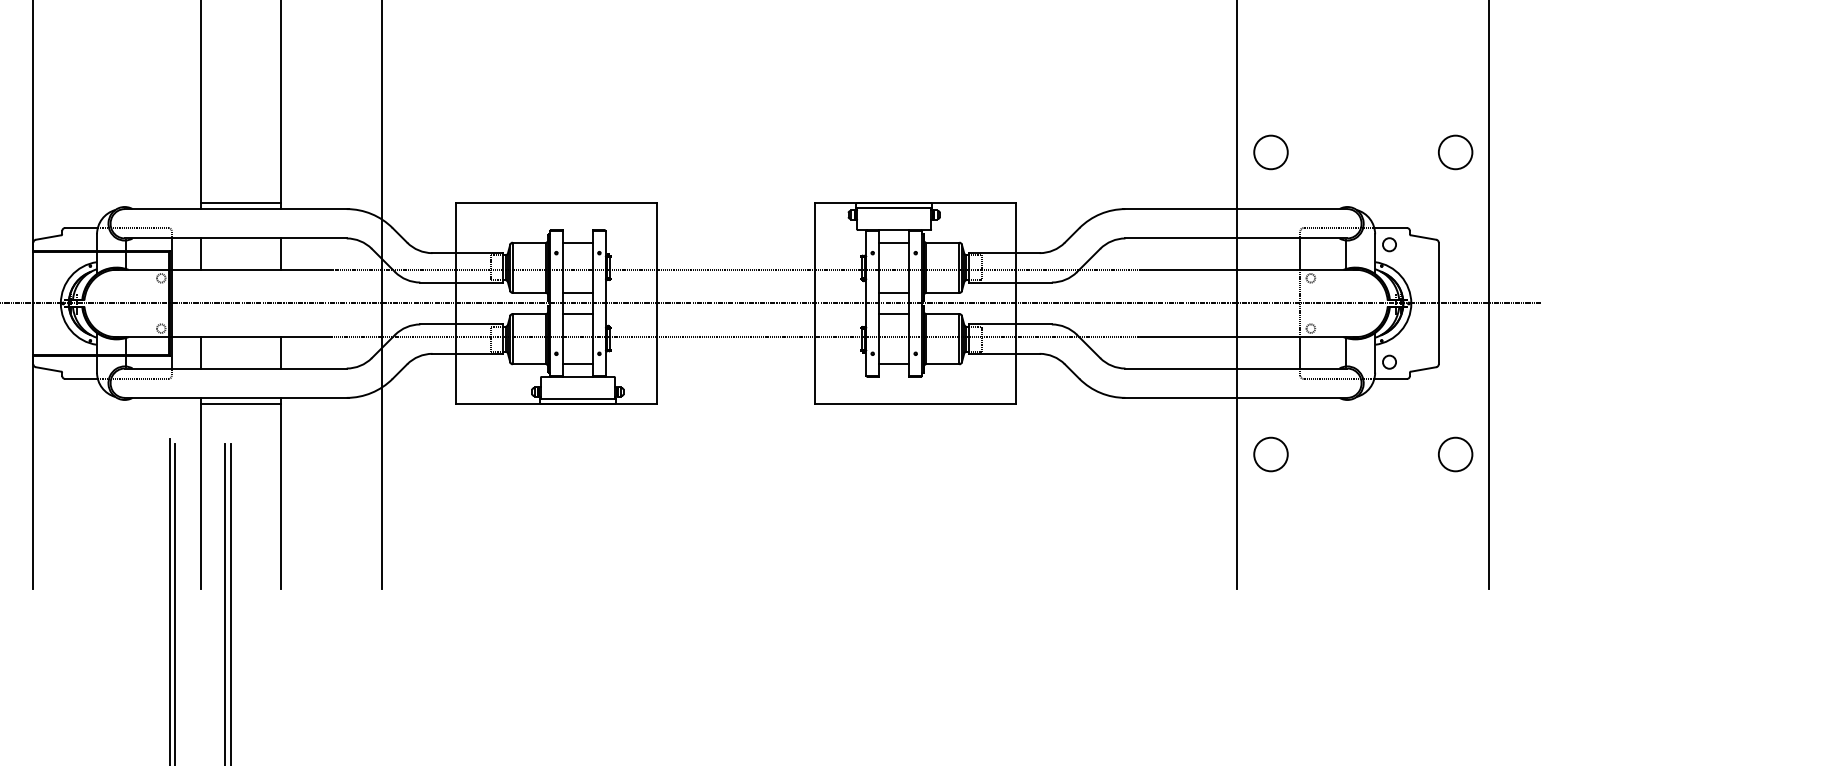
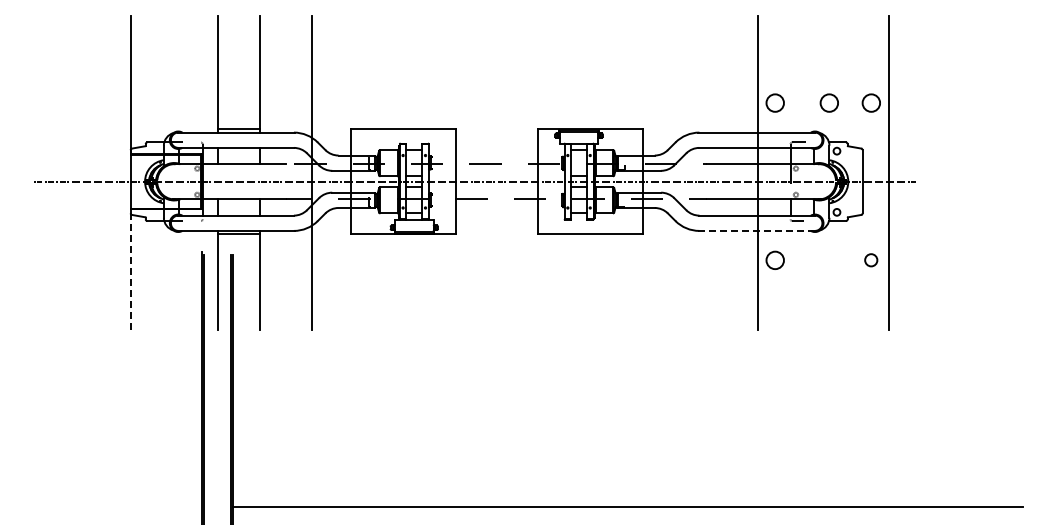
circle: (1373, 151) -> (828, 102), added
line: (1235, 397) -> (756, 230), solid -> dashed
circle: (1453, 452) -> (870, 259), size x0.7
line: (32, 471) -> (130, 269), solid -> dashed

